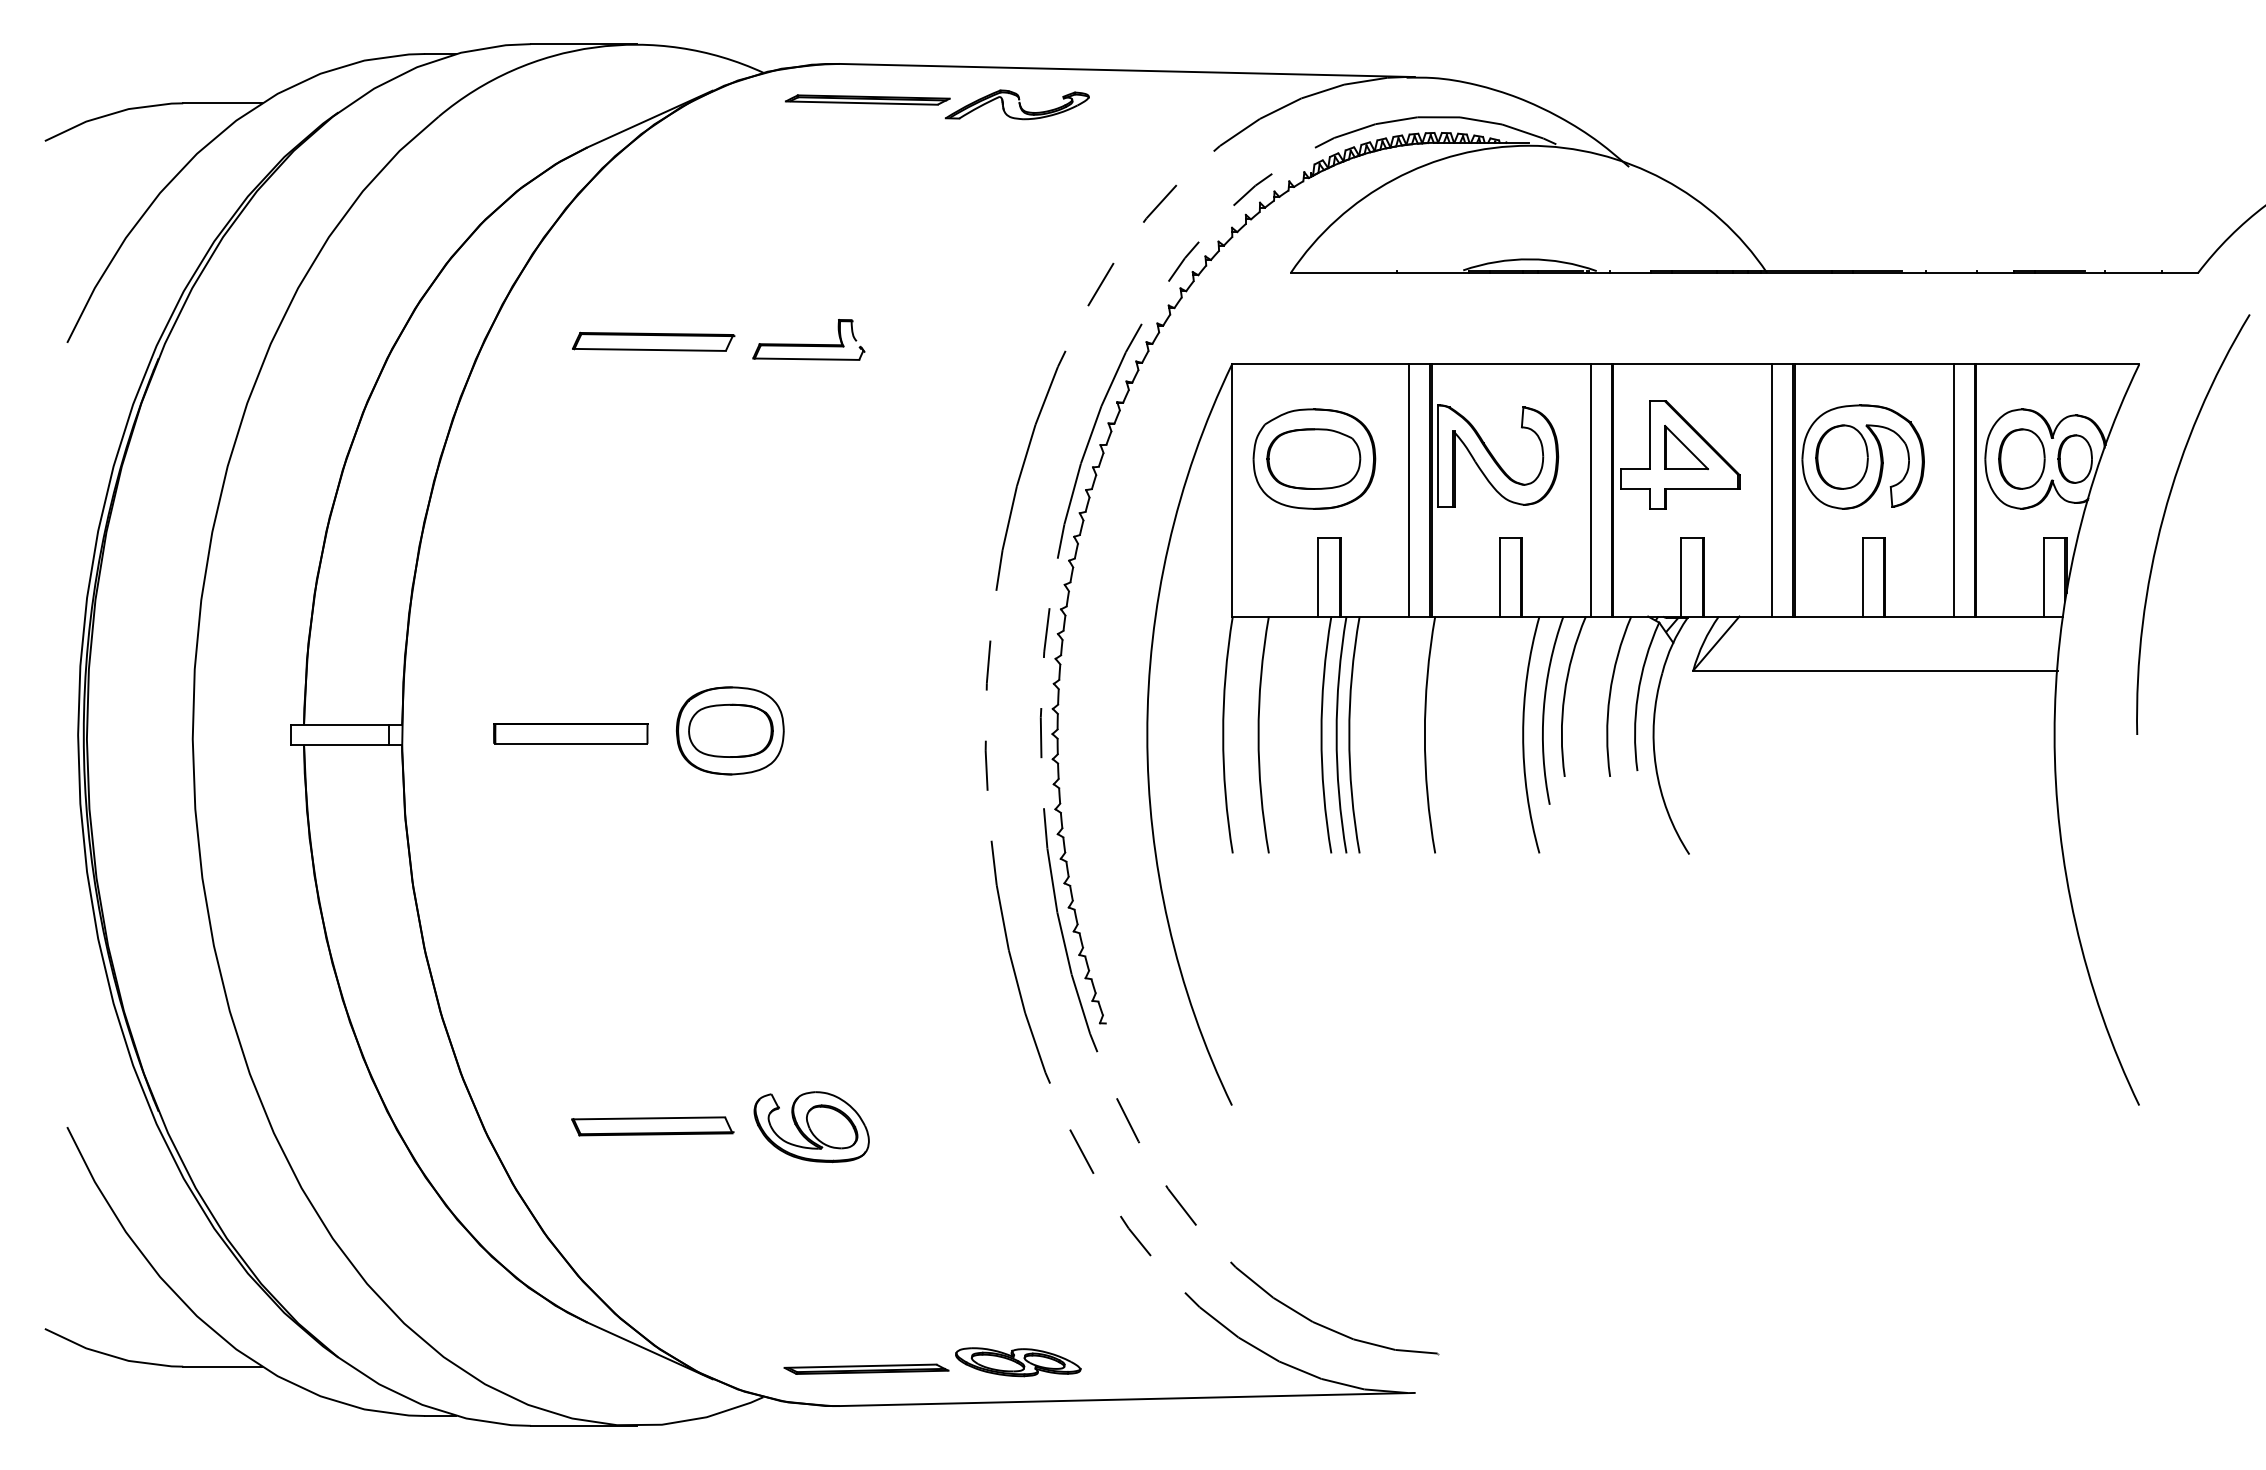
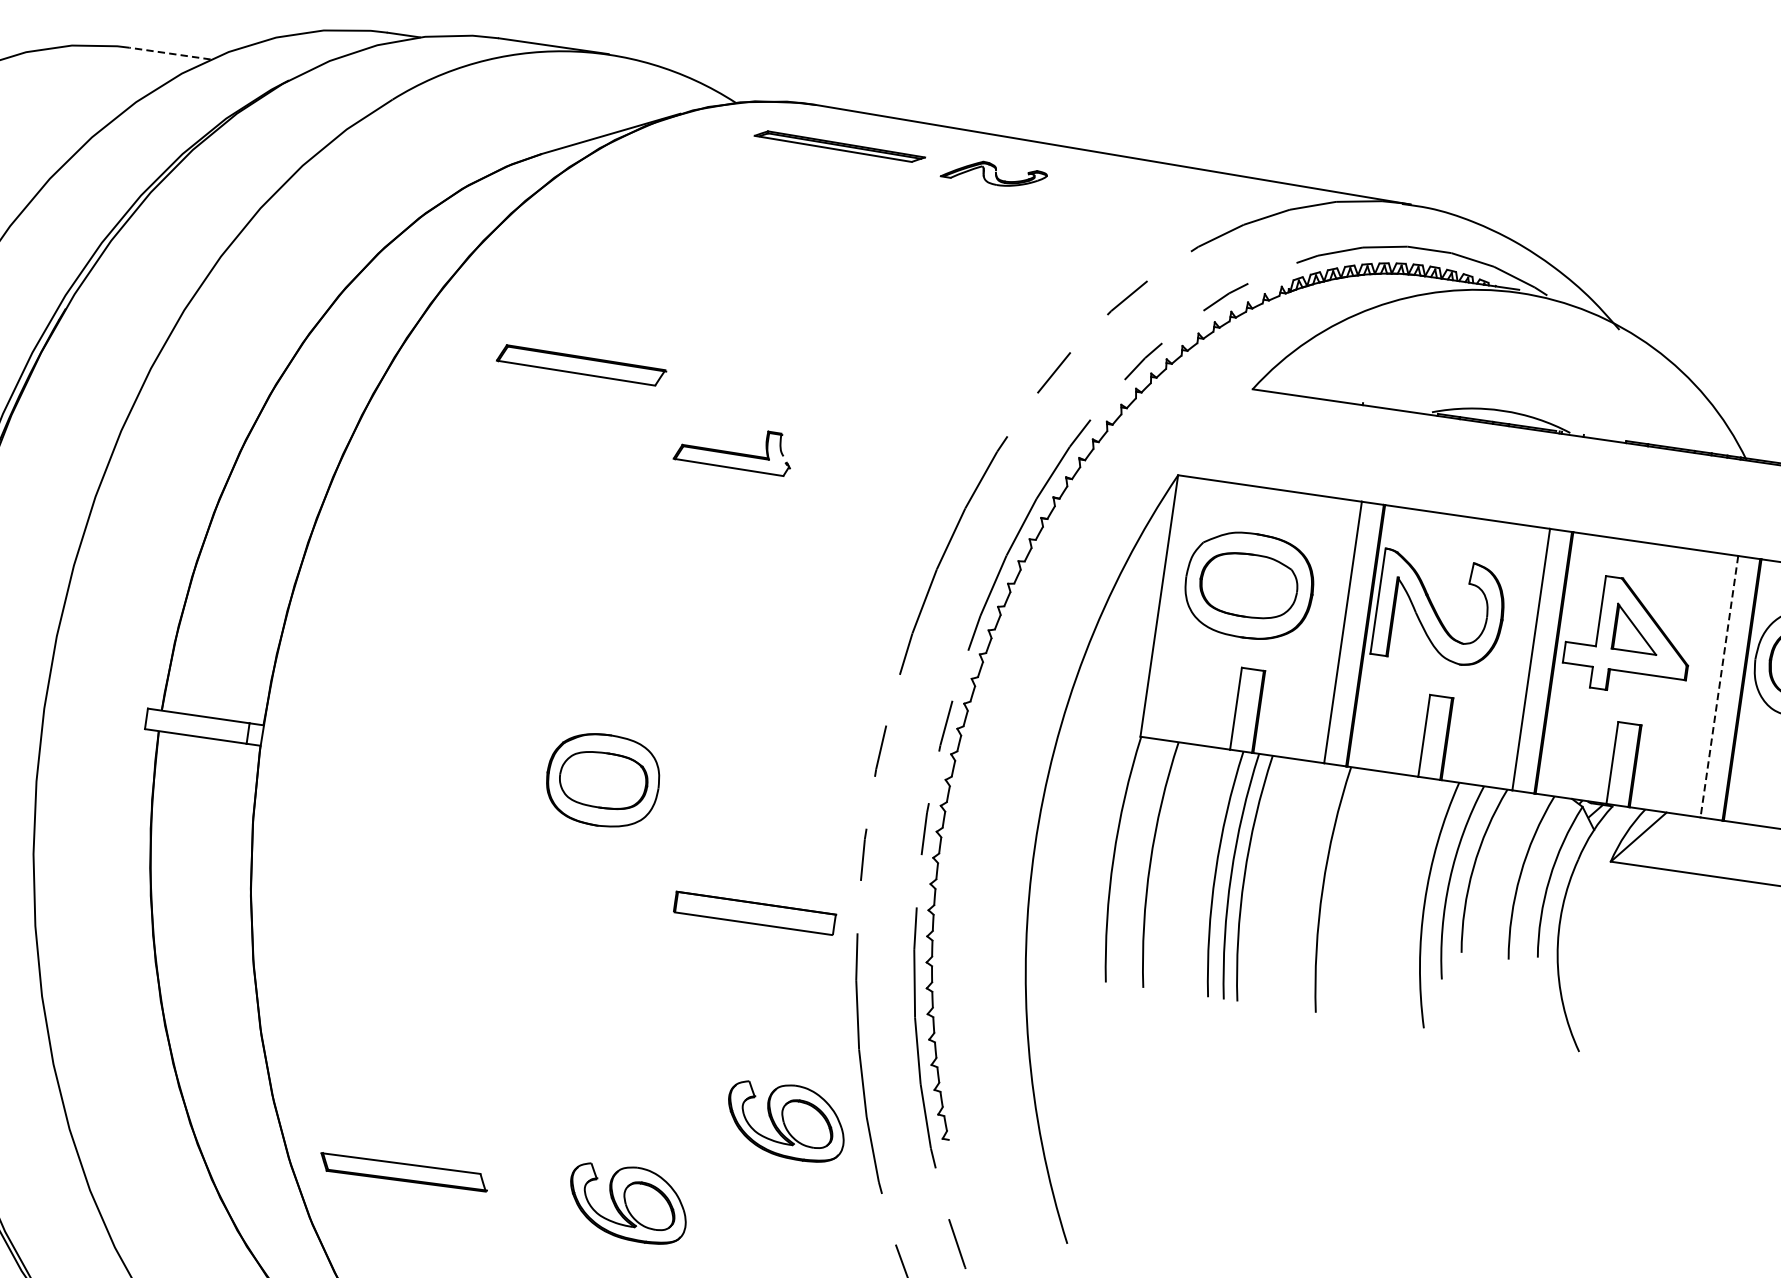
line: (221, 103) -> (169, 53), solid -> dashed
part: (1016, 104) -> (993, 173), size x0.7
part: (808, 339) -> (733, 447), moved
line: (1772, 490) -> (1719, 686), solid -> dashed
part: (570, 733) -> (754, 912), moved
part: (949, 1028) -> (785, 1121), added
part: (652, 1126) -> (403, 1172), moved

